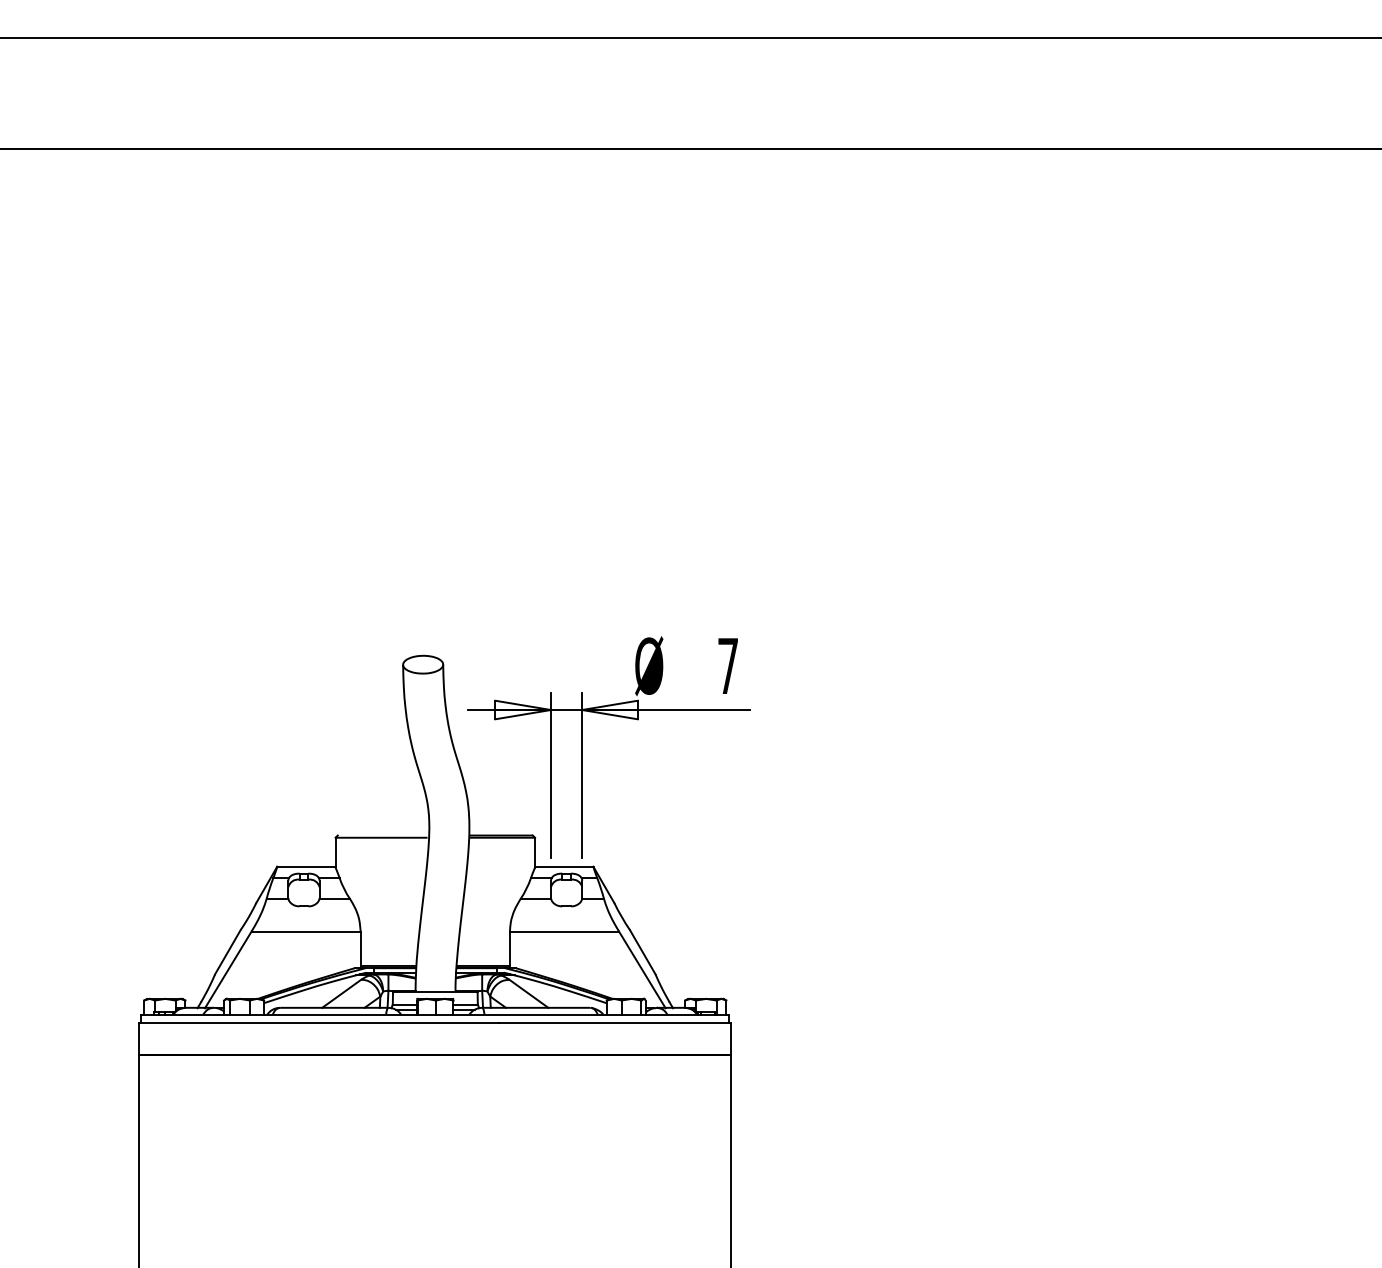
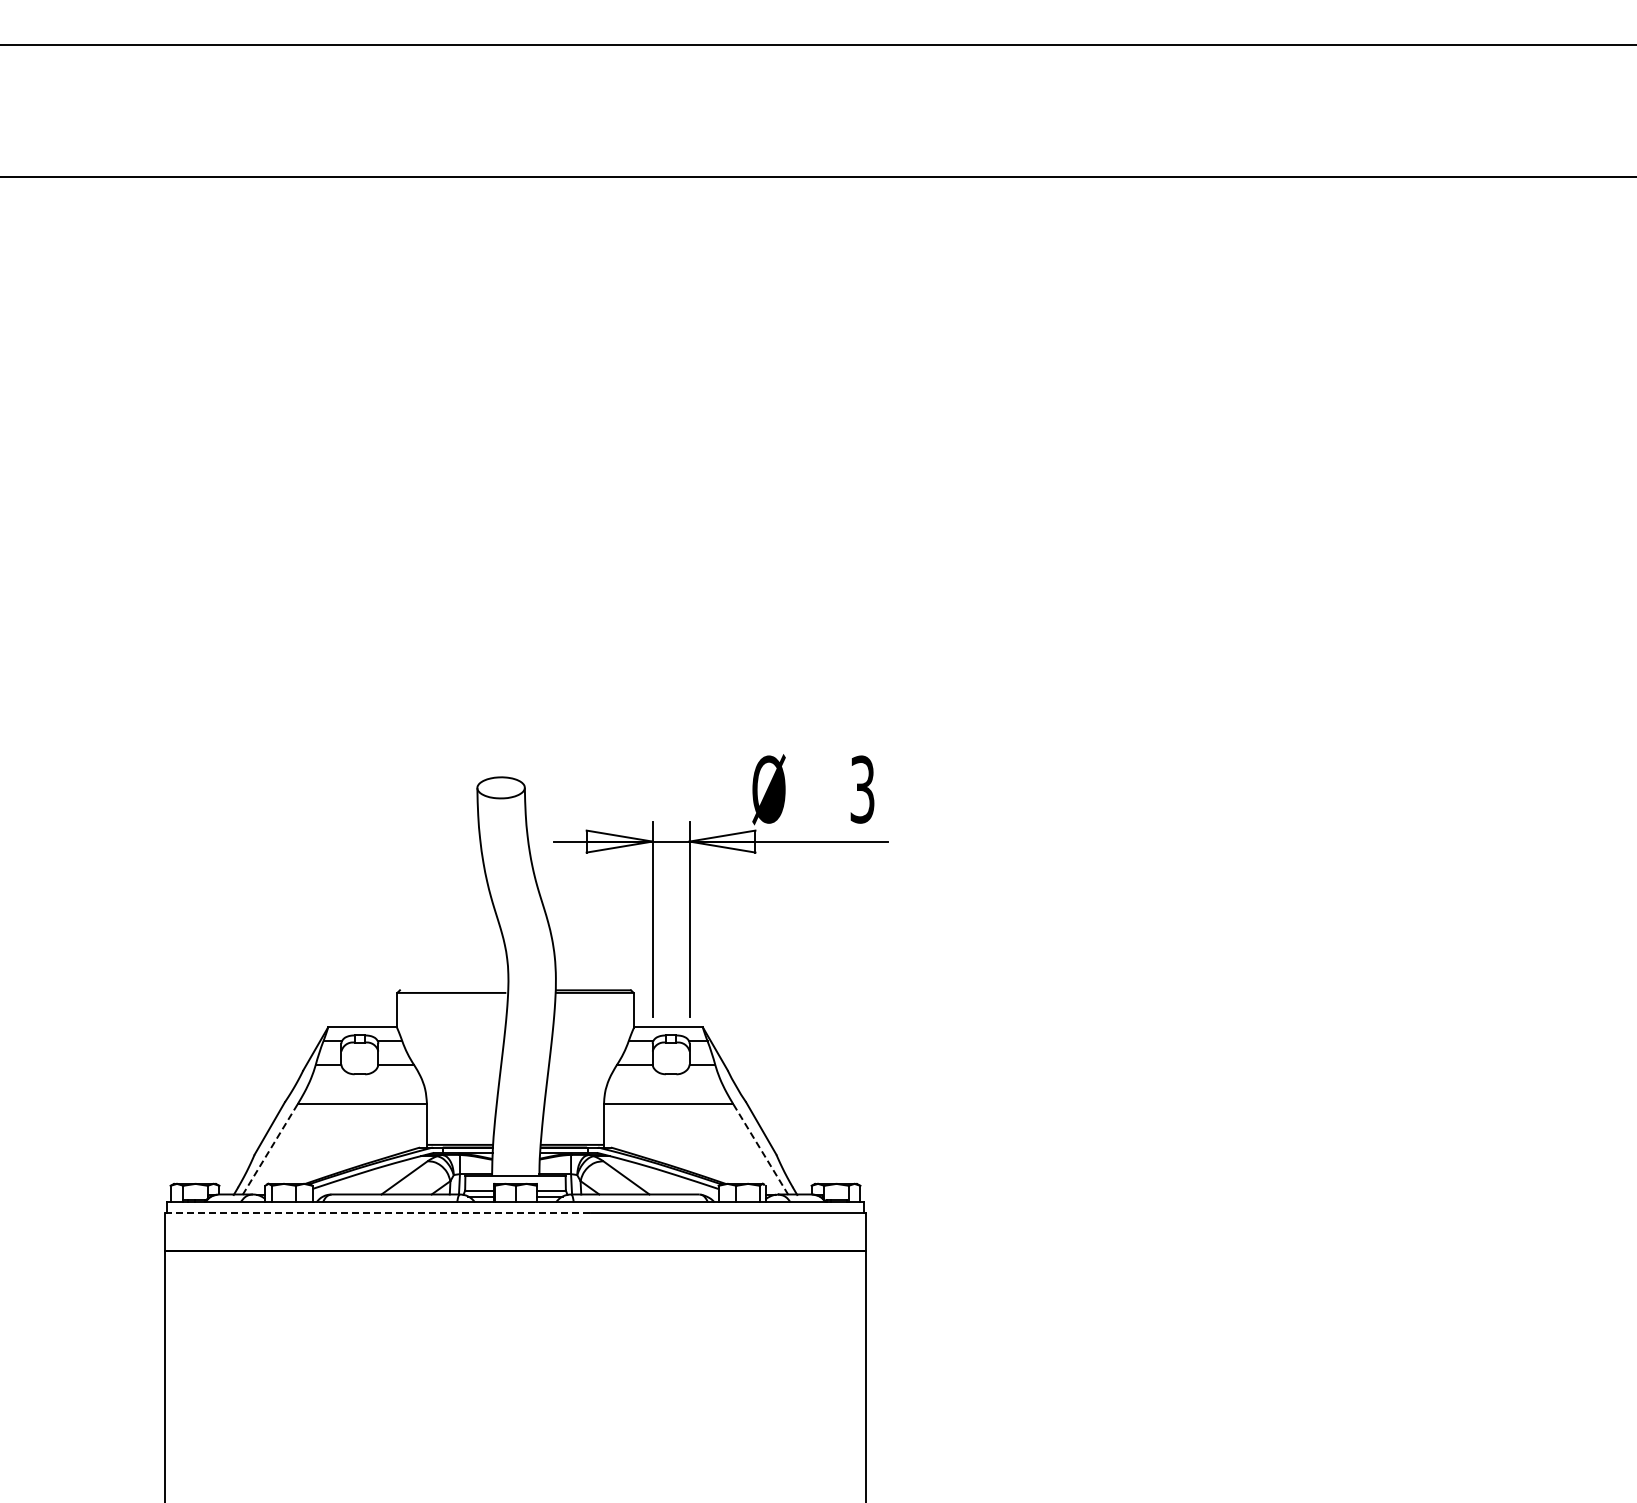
text: (728, 666) -> (862, 789), 7 -> 3
line: (228, 969) -> (270, 1149), solid -> dashed
line: (642, 969) -> (760, 1149), solid -> dashed
line: (318, 1023) -> (377, 1212), solid -> dashed

